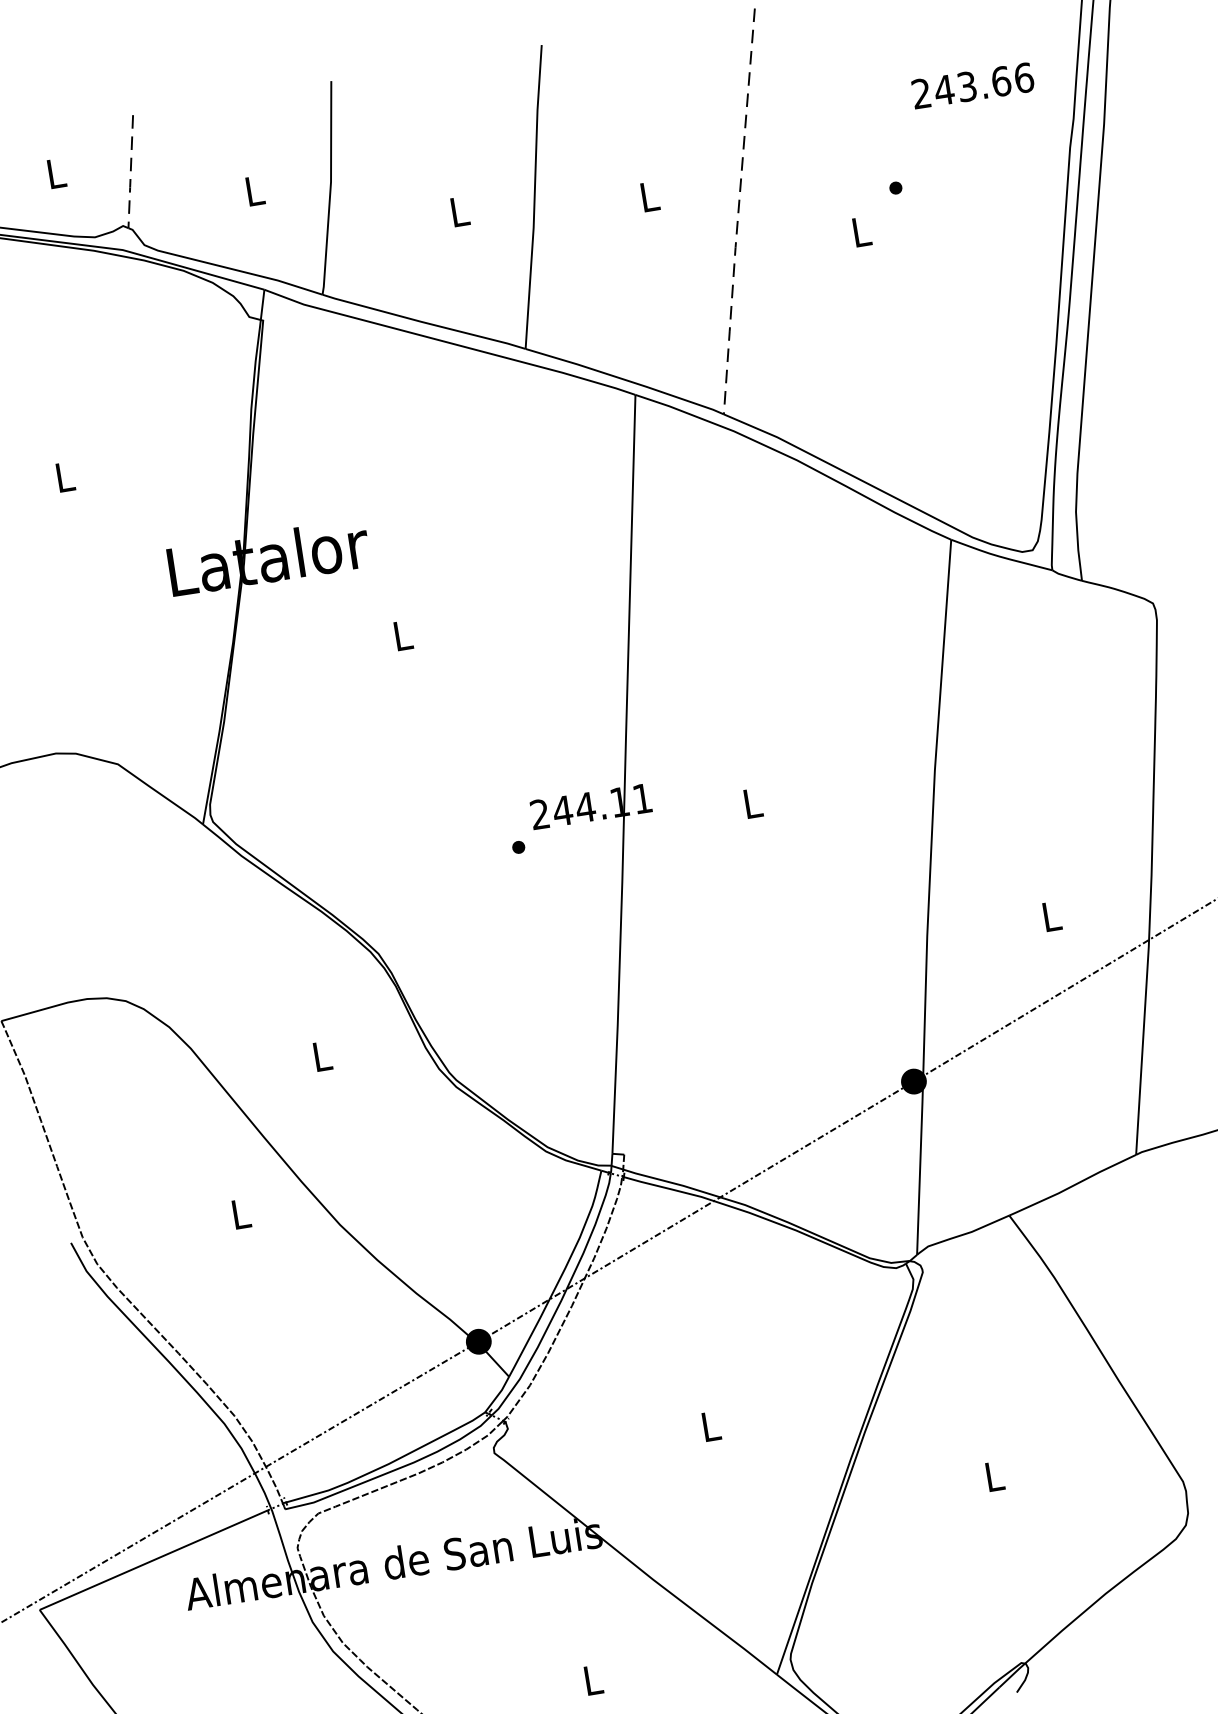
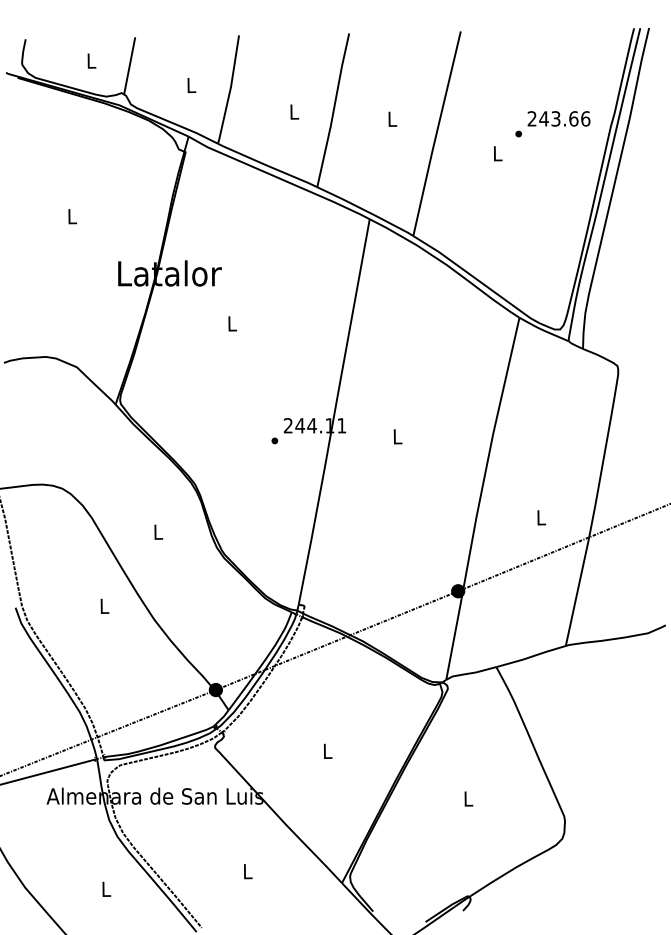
text: (971, 85) -> (558, 118), moved
line: (130, 172) -> (129, 66), dashed -> solid
line: (738, 214) -> (436, 135), dashed -> solid

